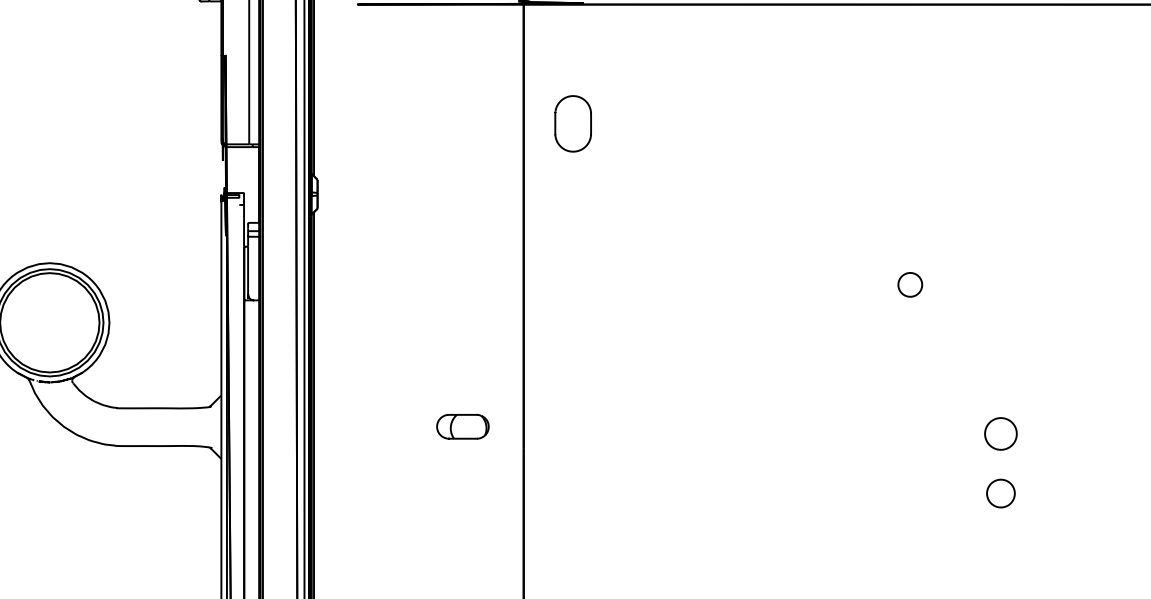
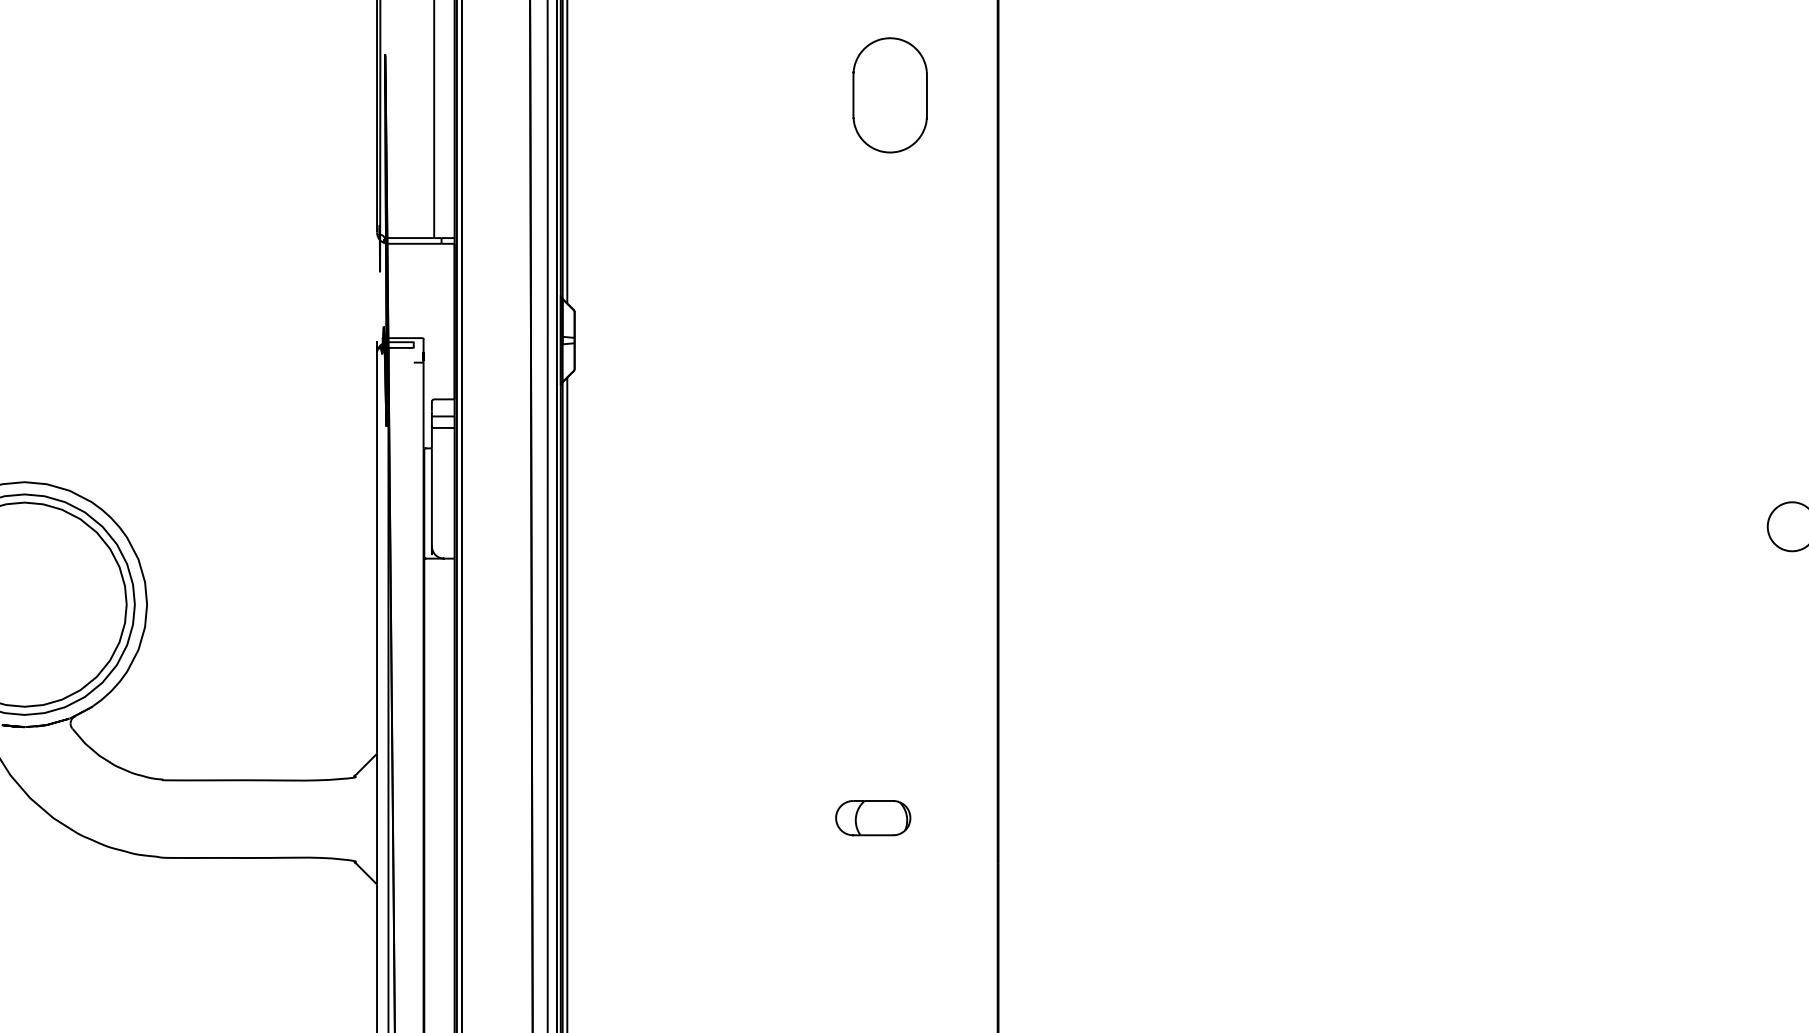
part: (572, 123) -> (888, 94), moved
part: (462, 426) -> (872, 817), size x0.7

